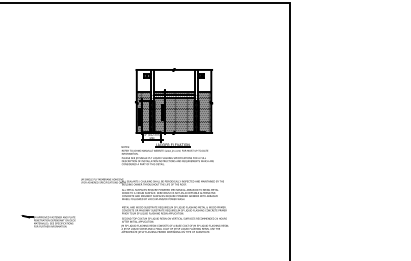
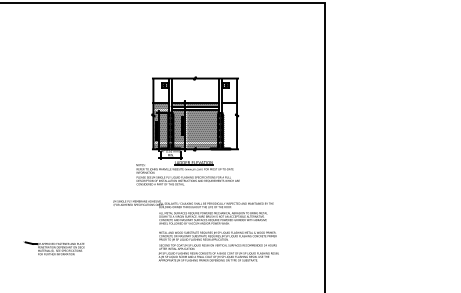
hatch: (204, 111) -> (229, 125), removed
text: (154, 205) -> (195, 230), moved

